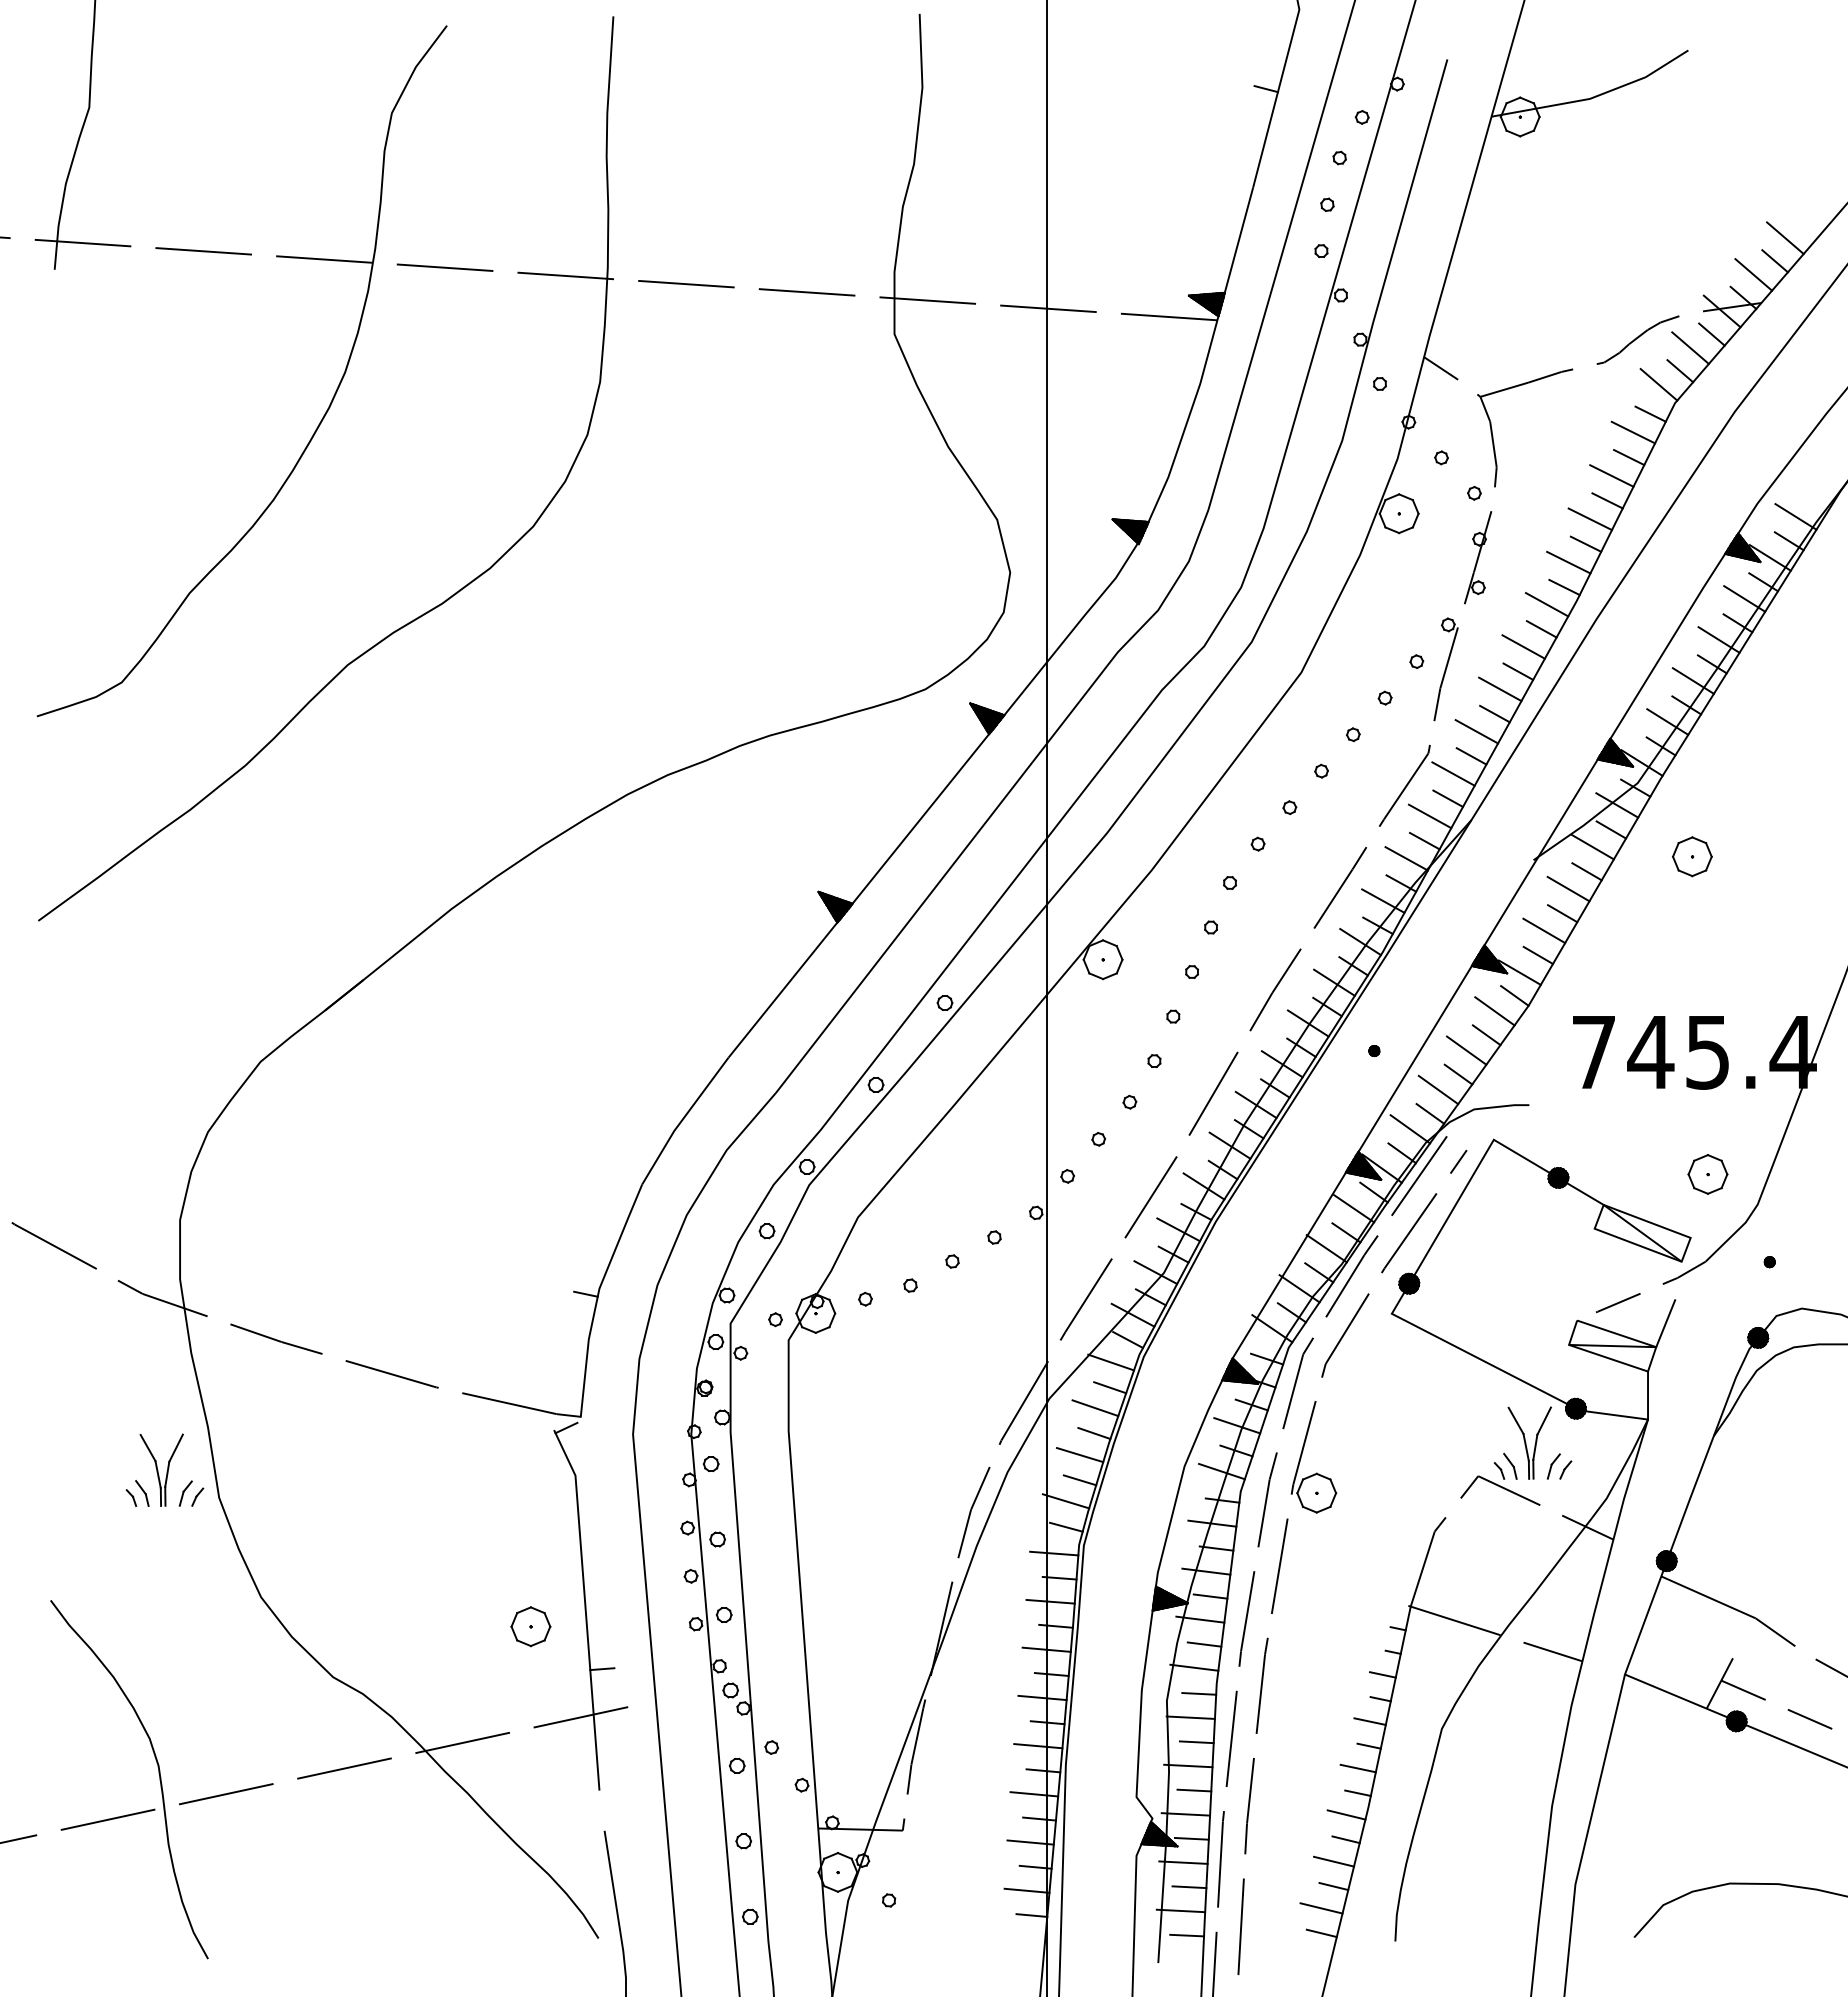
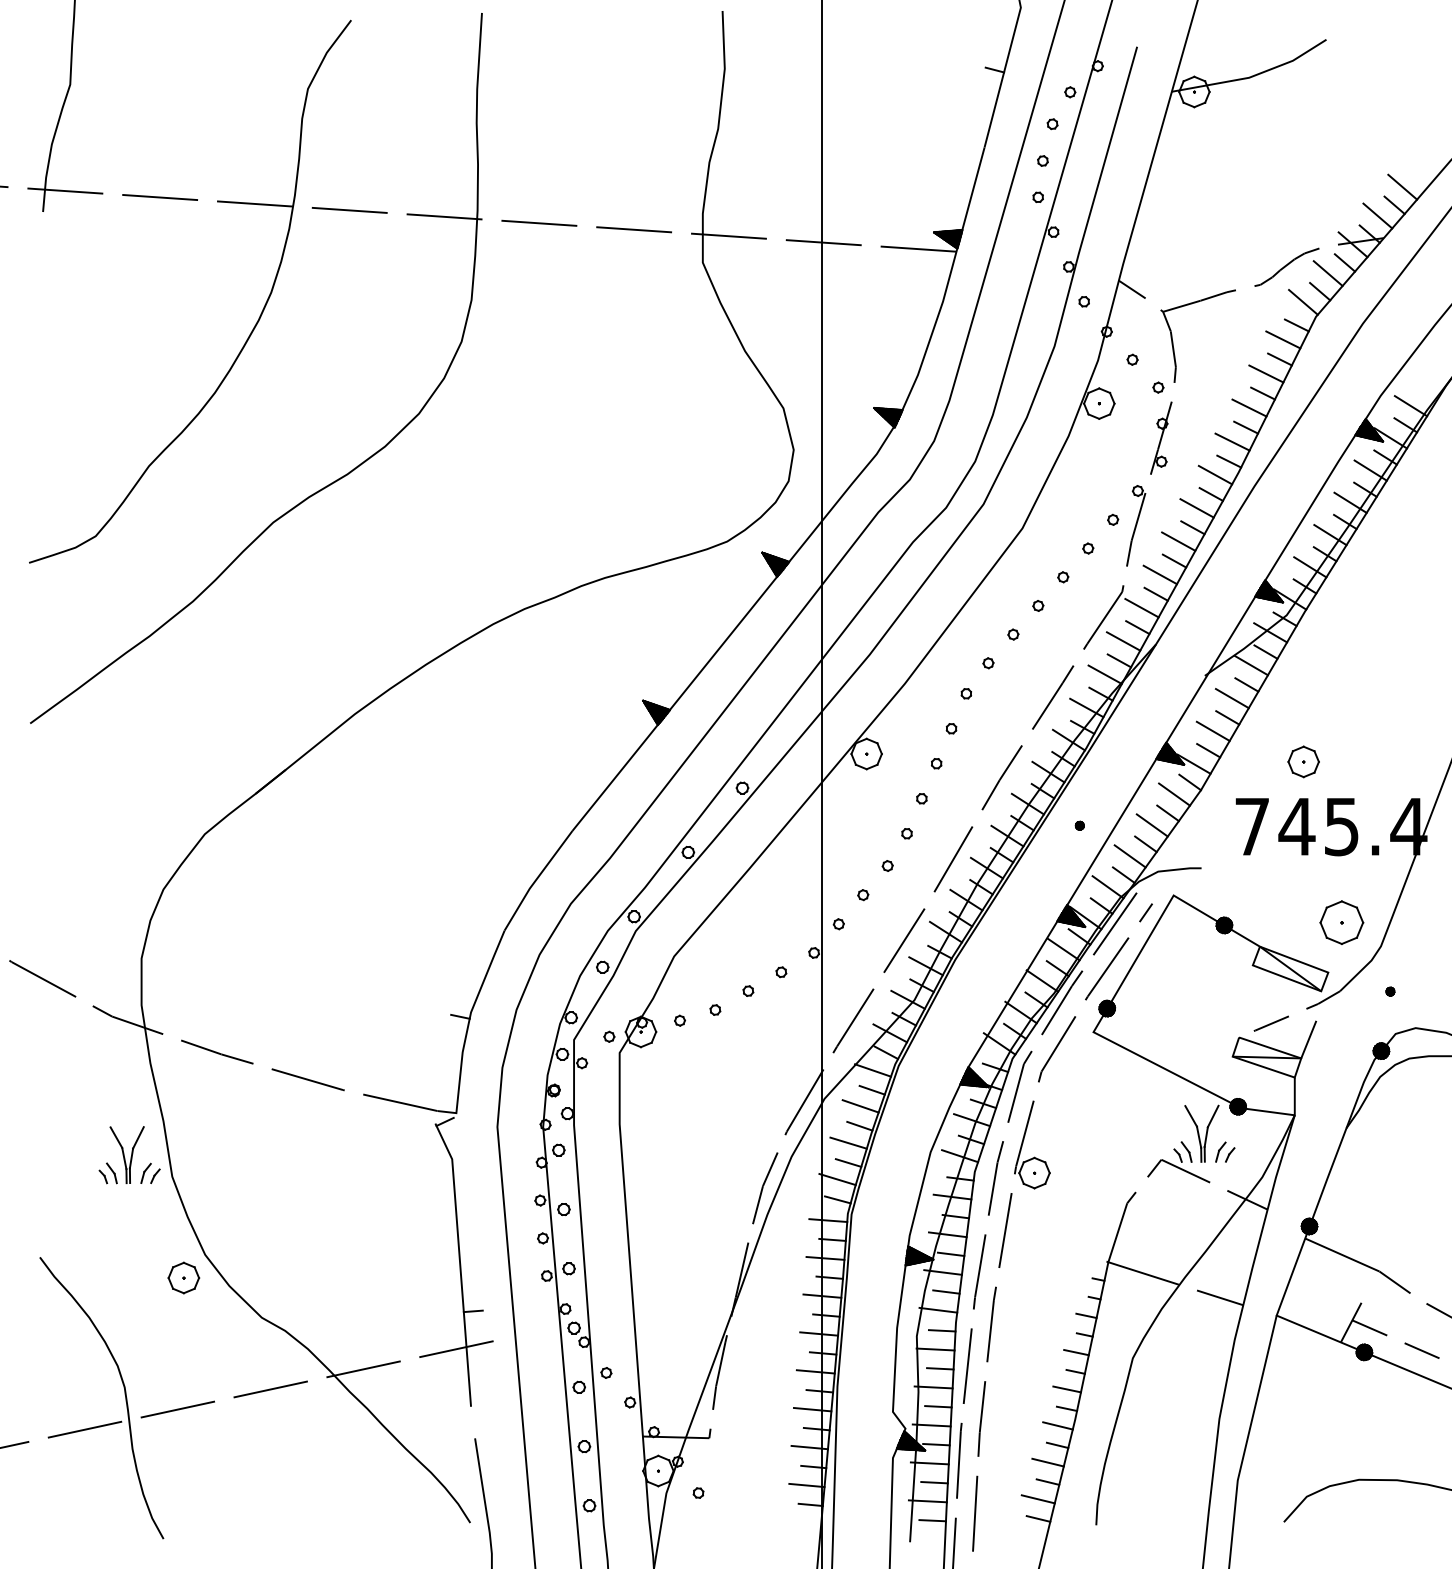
part: (1692, 856) -> (1303, 761), moved
part: (1707, 1174) -> (1341, 922), size x1.4
part: (530, 1626) -> (183, 1277), moved

